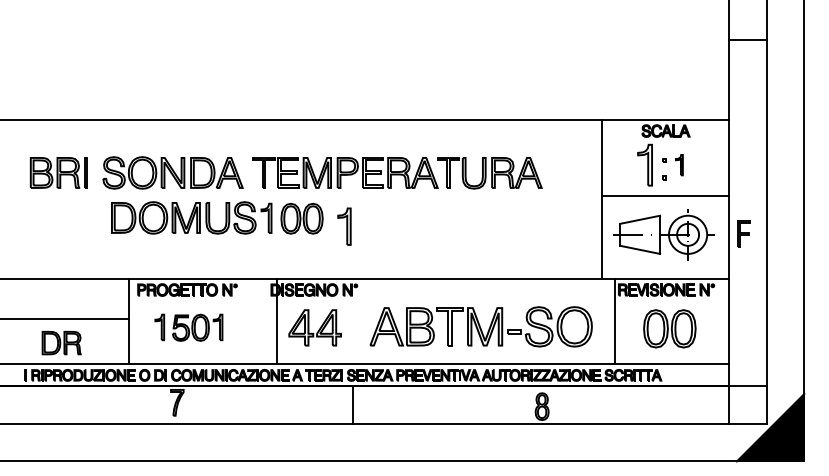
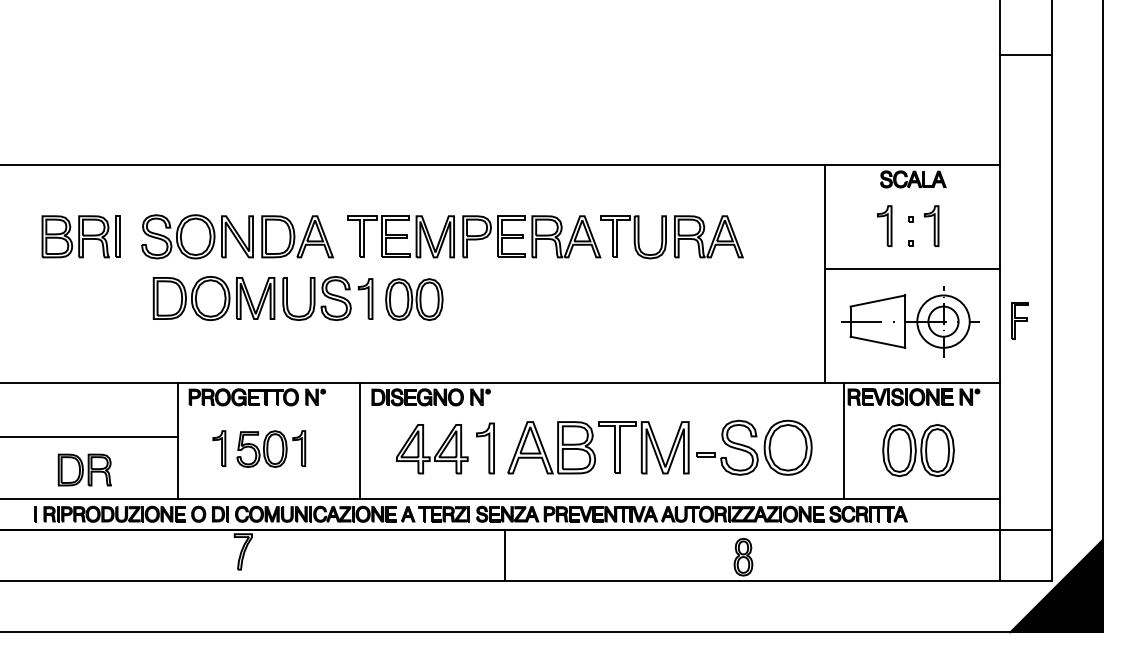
part: (645, 164) -> (884, 225), size x0.71
part: (679, 164) -> (931, 225), size x1.43
part: (344, 226) -> (485, 448), moved
line: (277, 321) -> (360, 440), moved
line: (353, 404) -> (505, 554), moved

